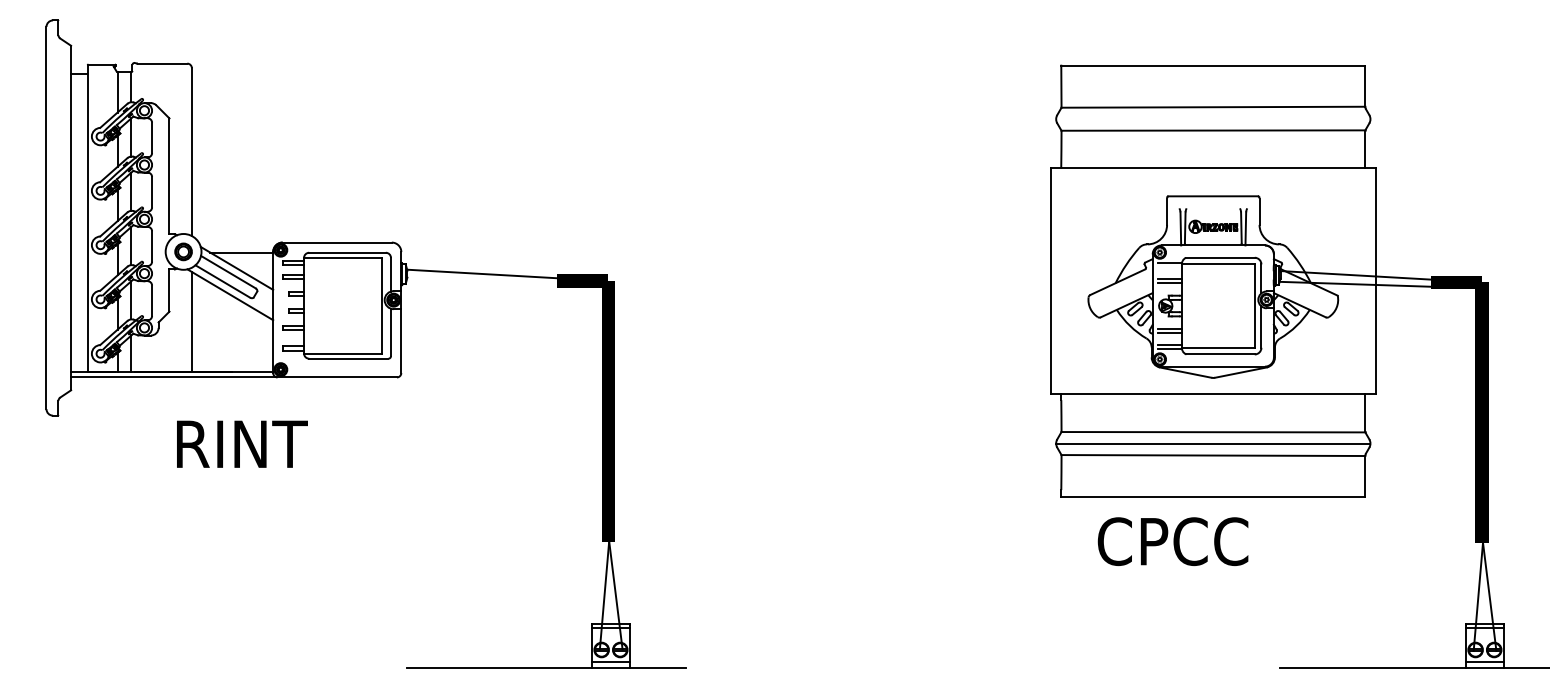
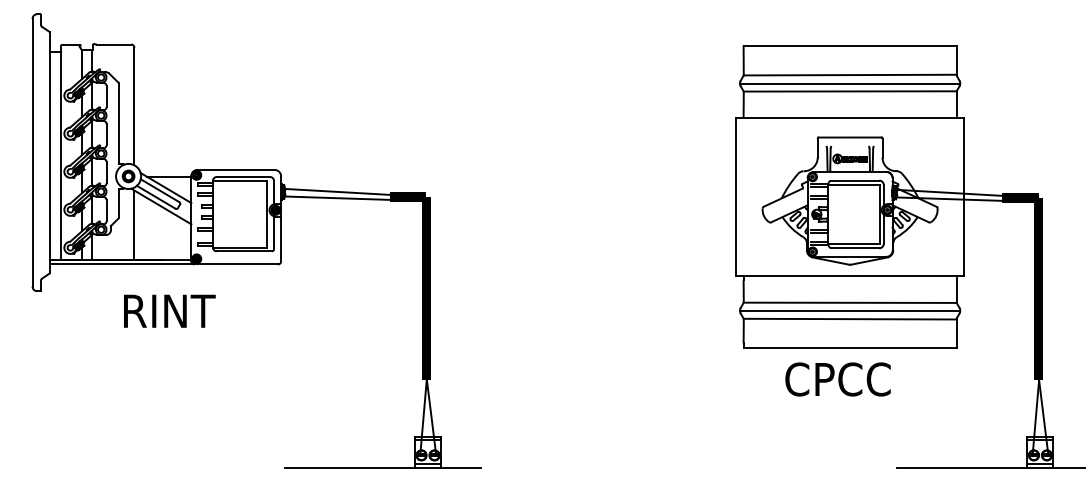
line: (1213, 119) -> (850, 83), added
line: (1169, 267) -> (819, 187), added
line: (481, 282) -> (337, 197), added
text: (1172, 541) -> (837, 379), moved

